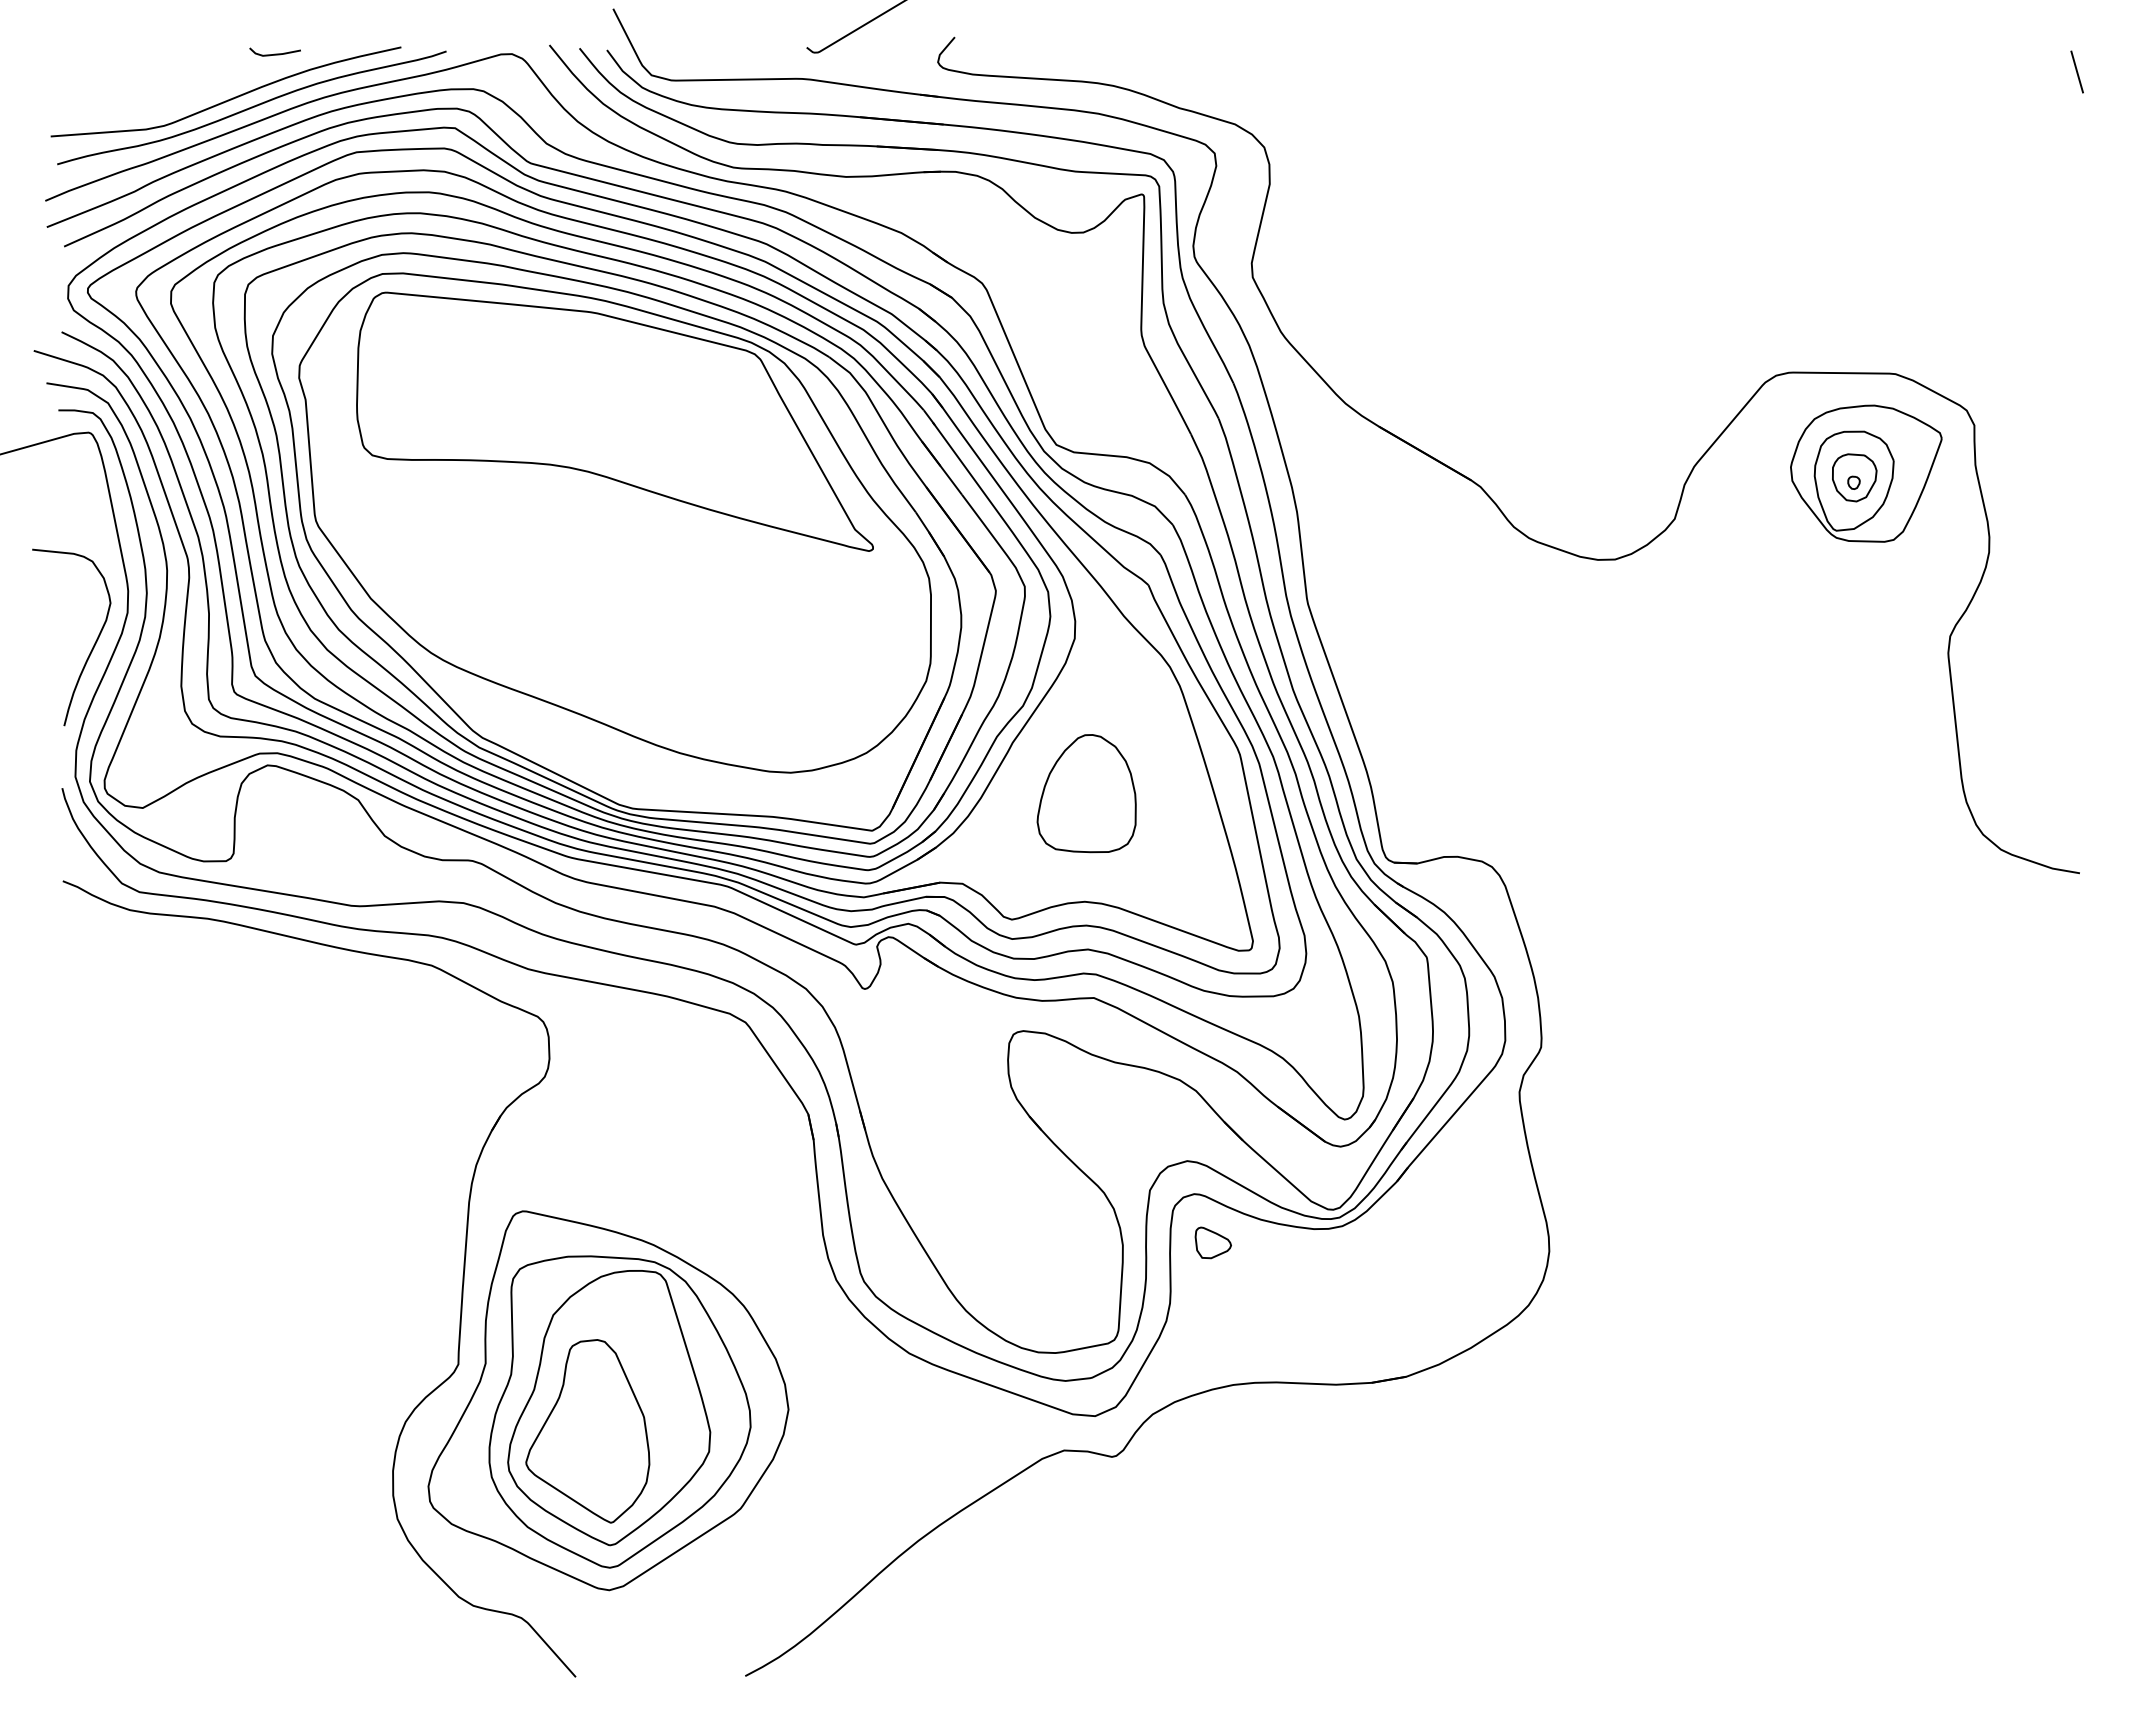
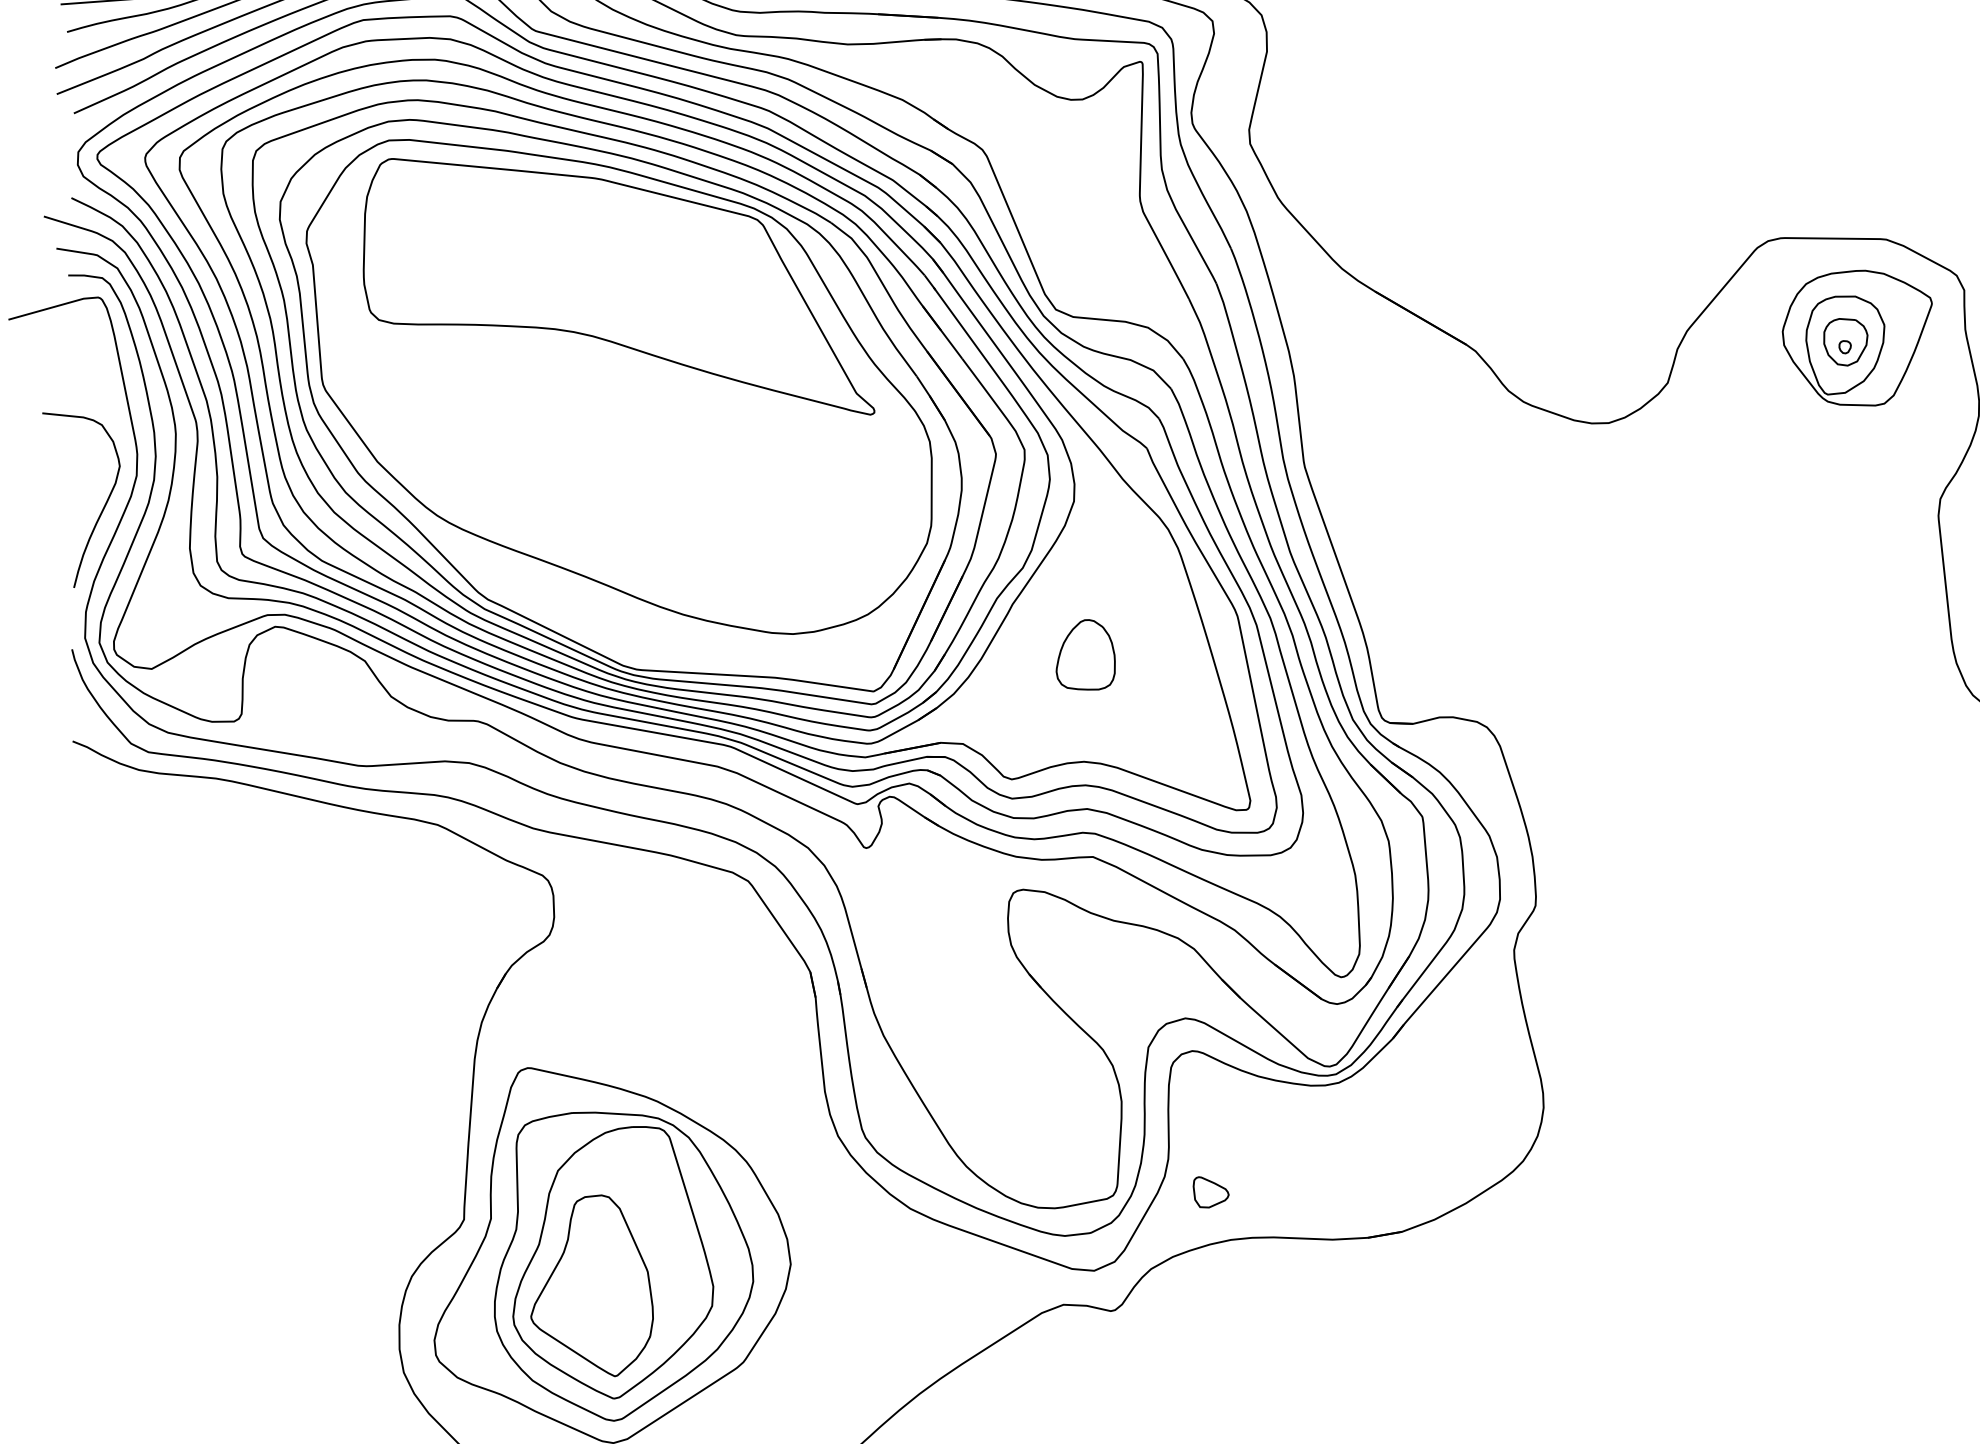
part: (1086, 793) -> (1085, 654), size x0.6
part: (1212, 1242) -> (1210, 1191), moved

